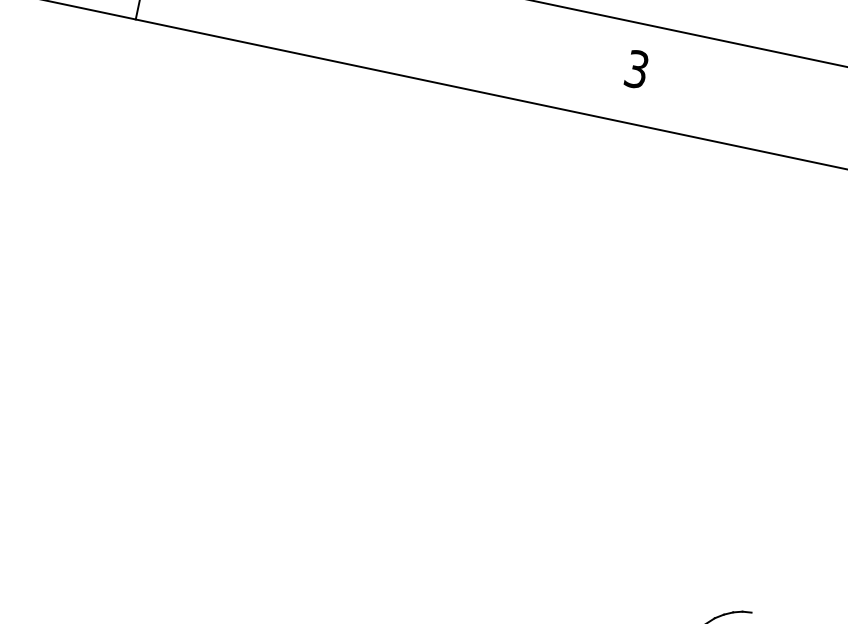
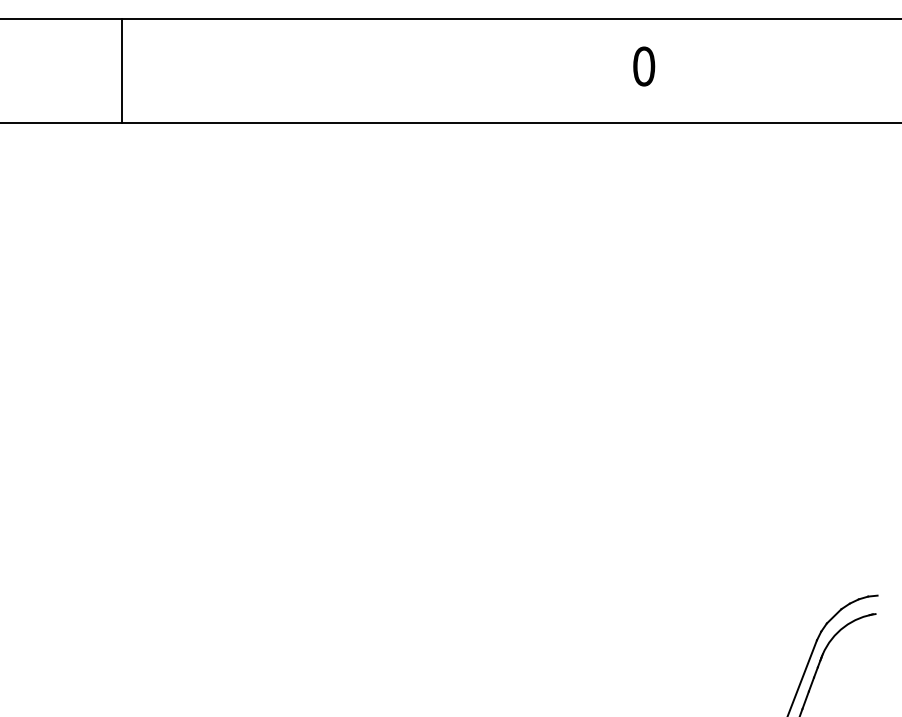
text: (637, 69) -> (644, 66), 3 -> 0

